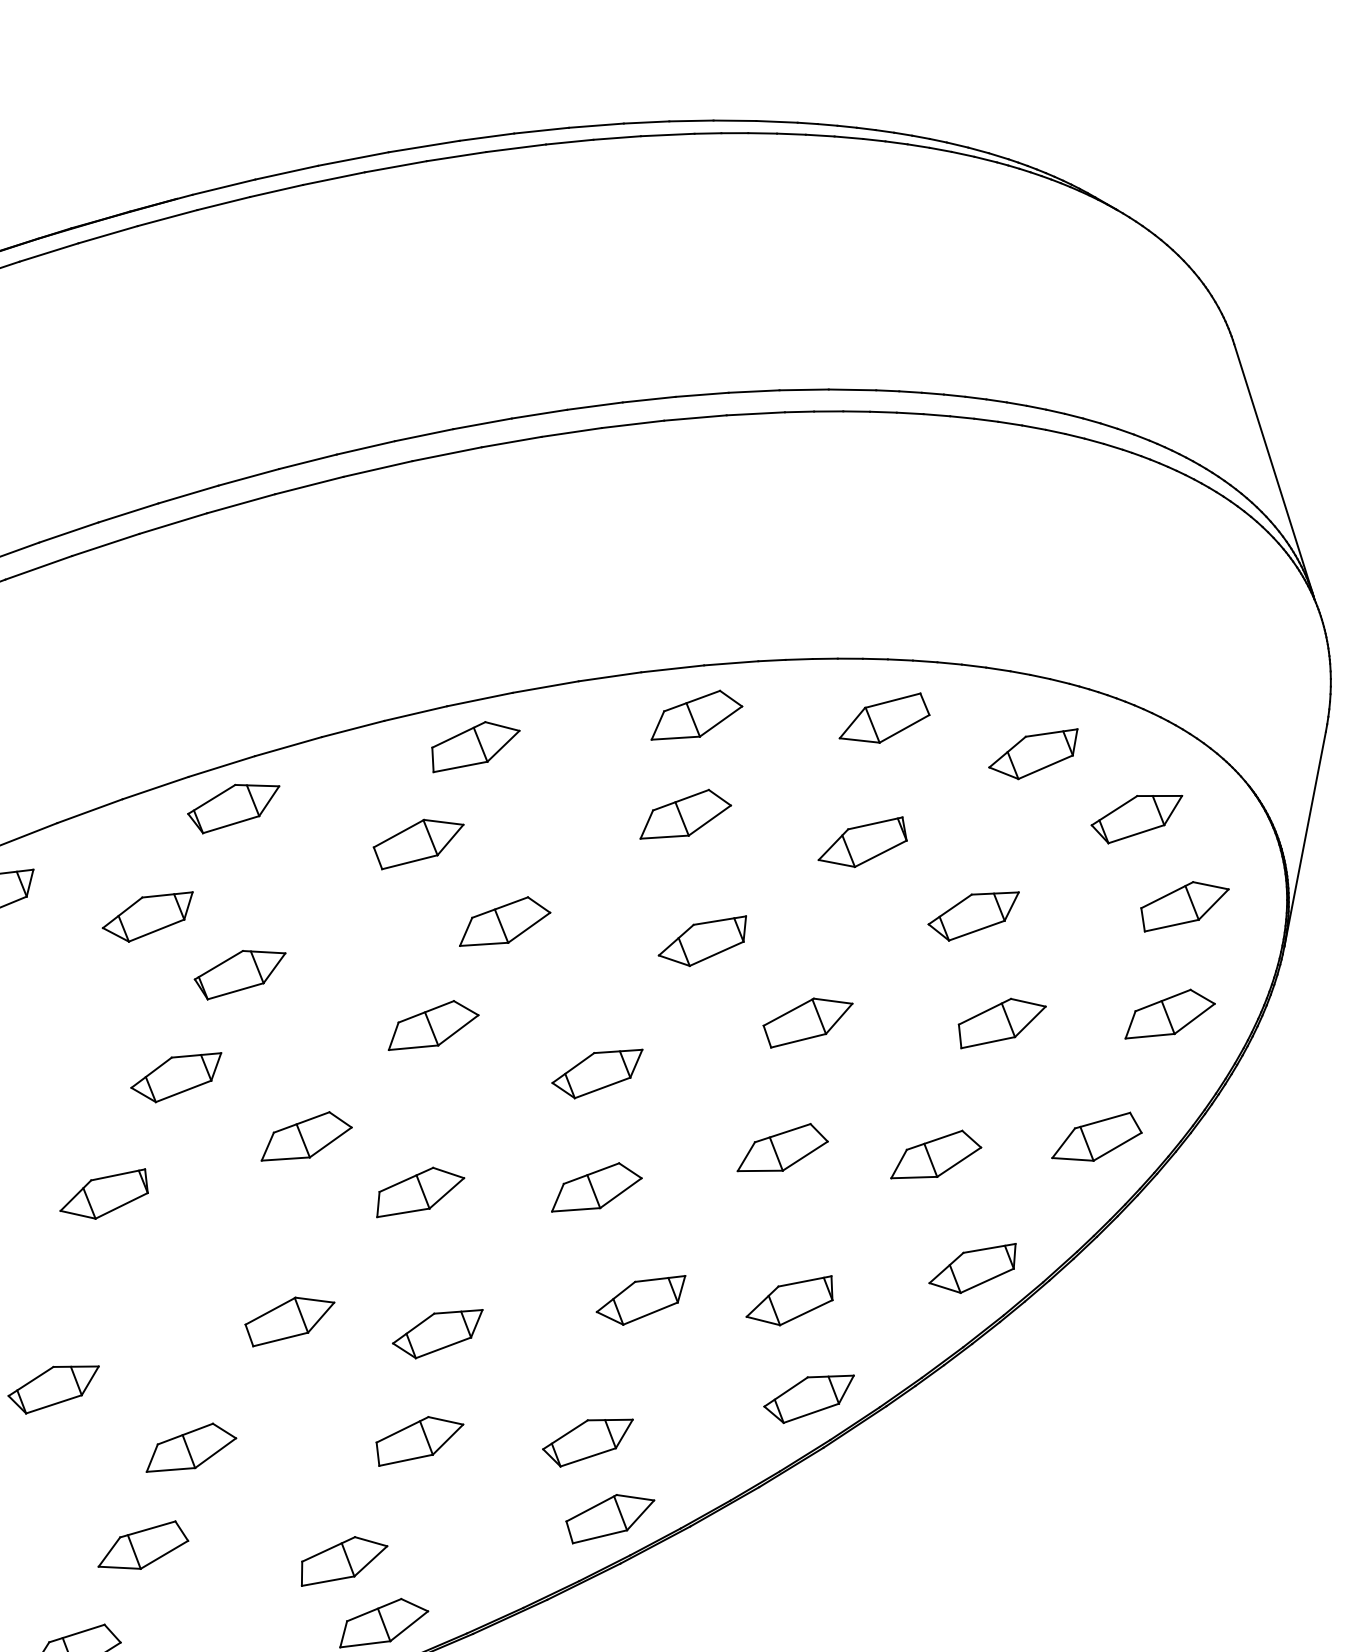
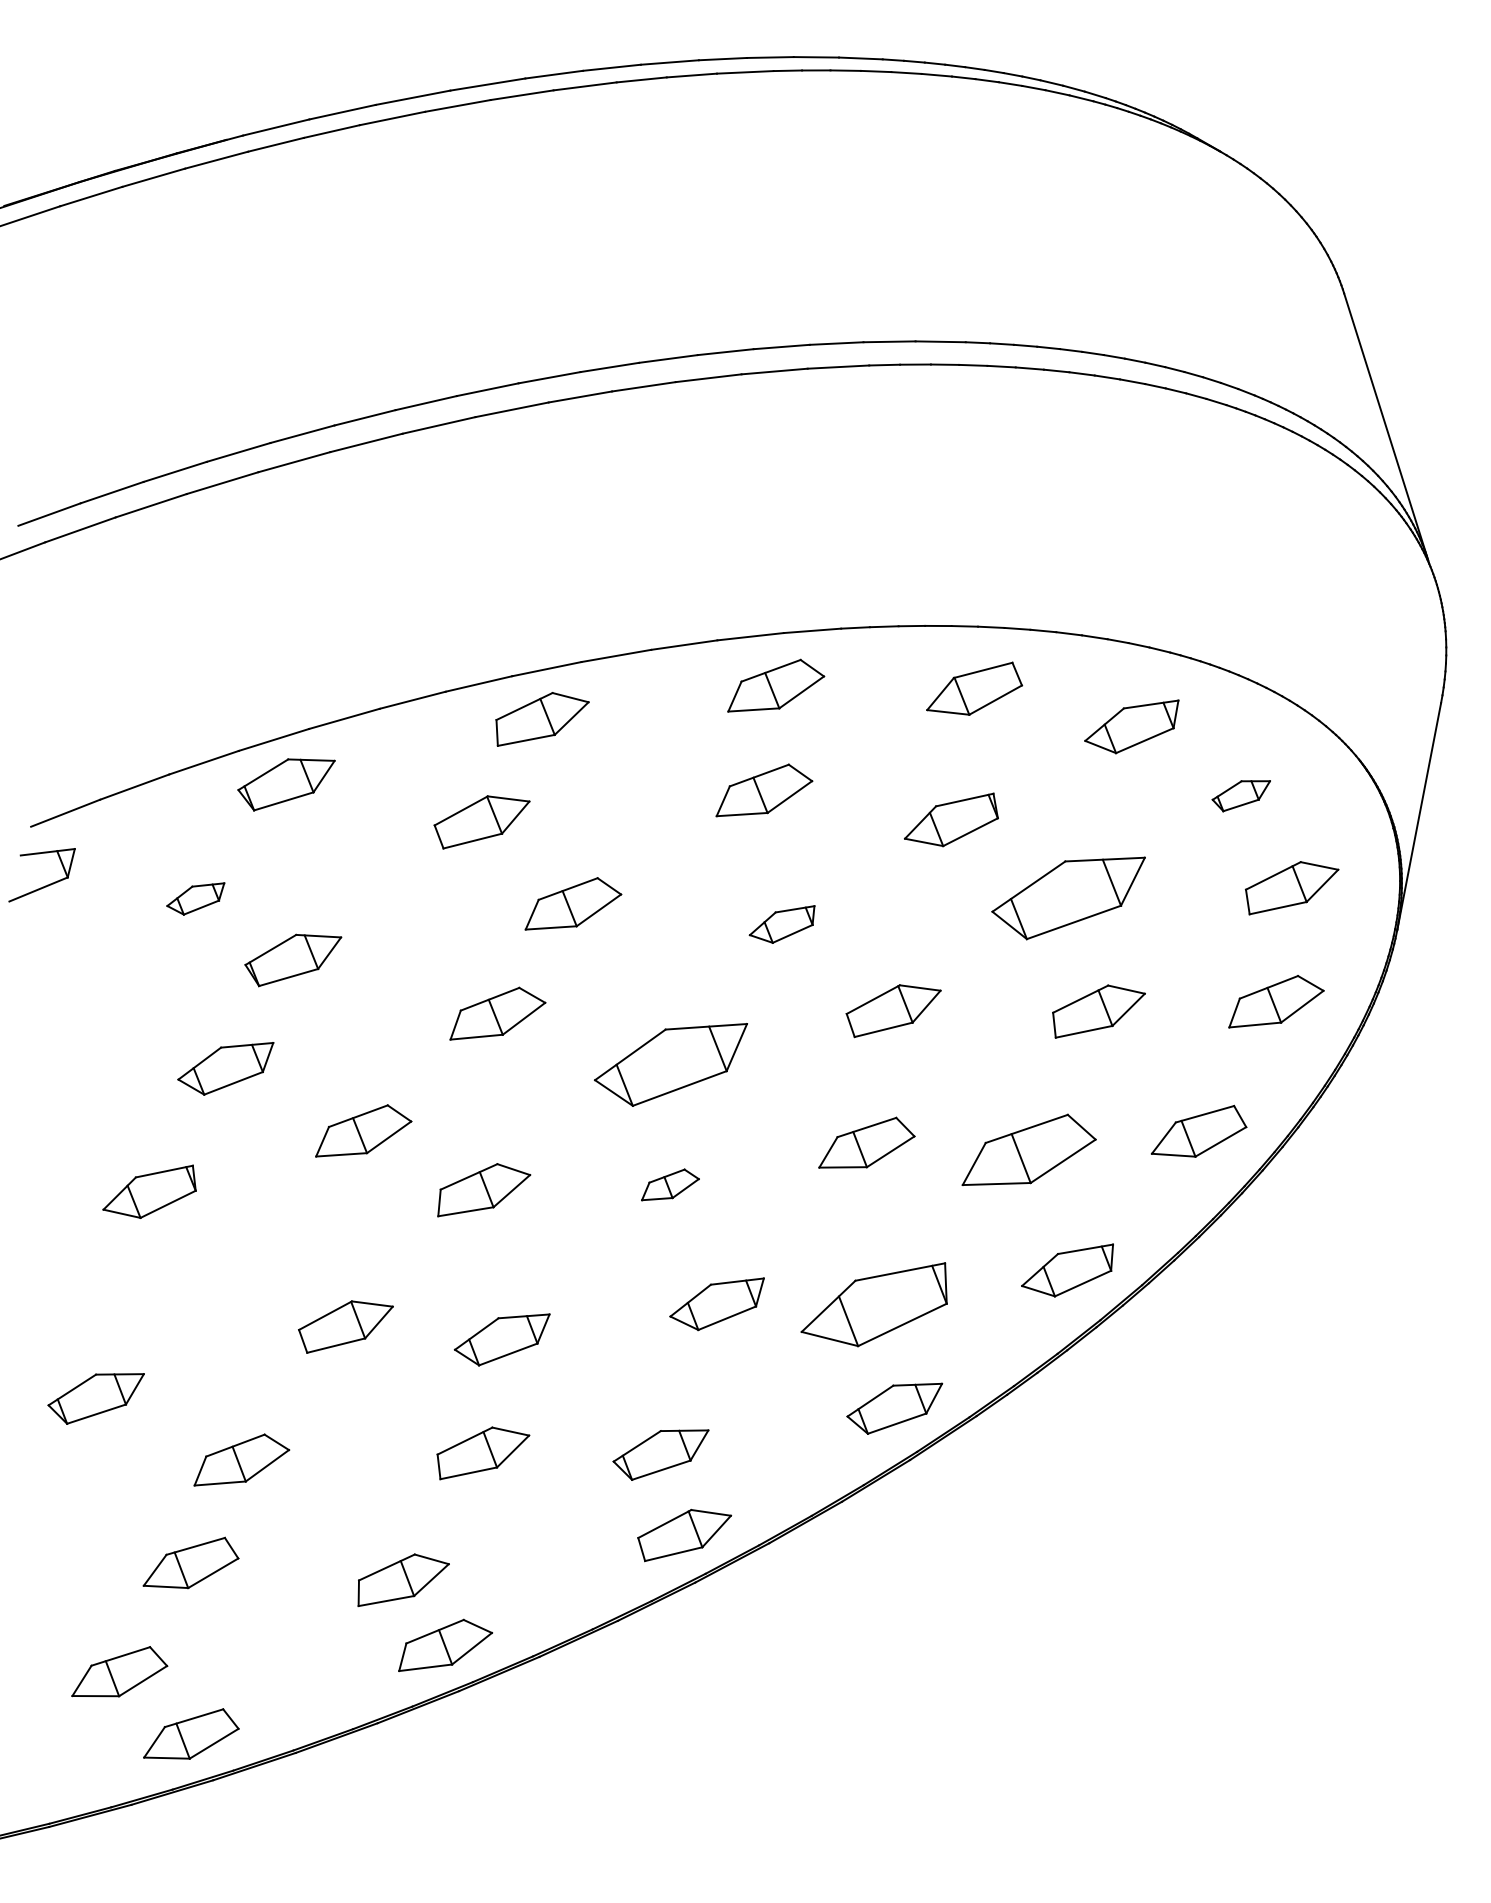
part: (1137, 820) -> (1241, 796), size x0.6
part: (147, 916) -> (195, 898), size x0.6
part: (973, 916) -> (1068, 898), size x1.6
part: (702, 941) -> (782, 924), size x0.7
part: (596, 1073) -> (670, 1064), size x1.6
part: (935, 1154) -> (1028, 1150), size x1.4
part: (596, 1187) -> (670, 1184), size x0.6
part: (788, 1300) -> (873, 1304), size x1.6

